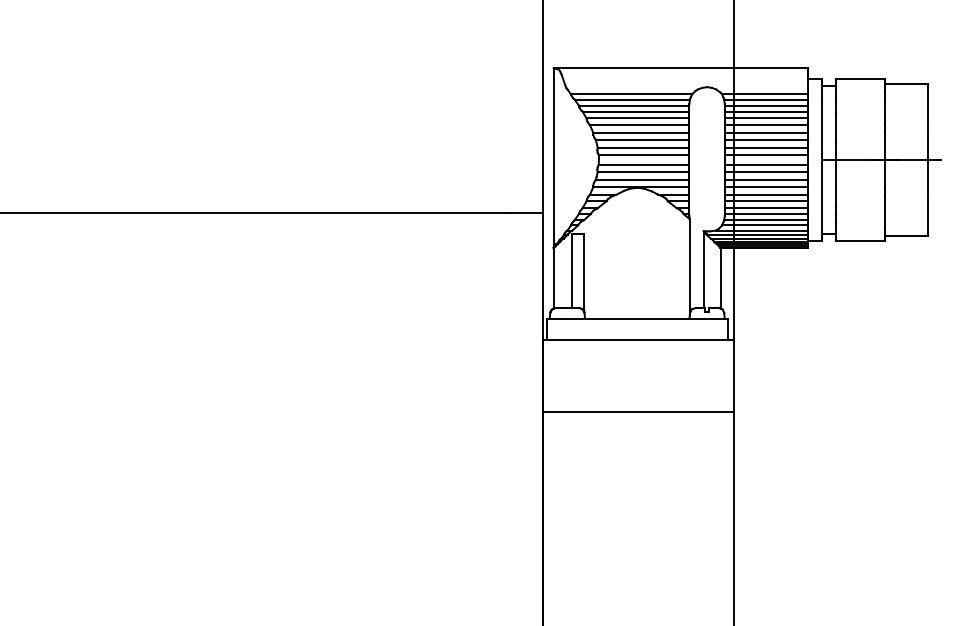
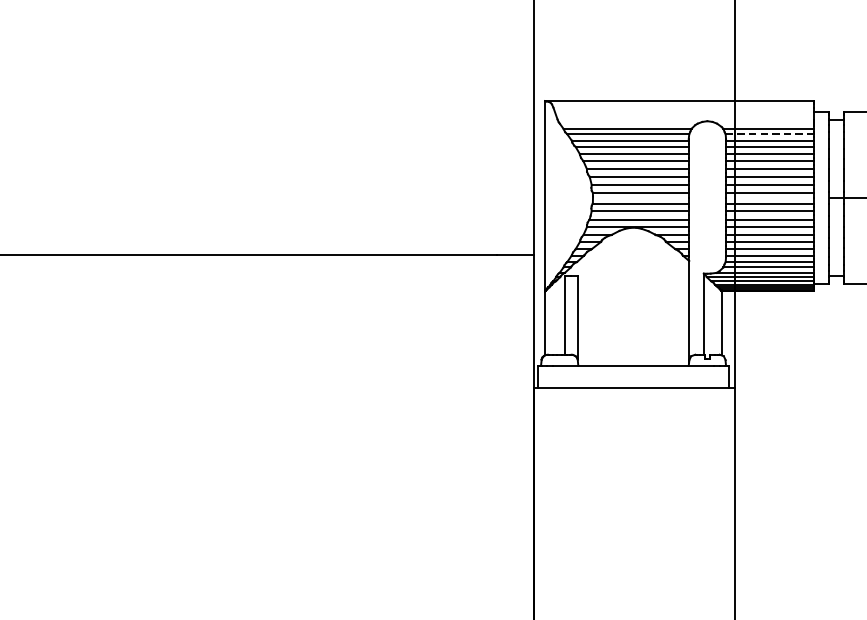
line: (766, 99) -> (770, 134), solid -> dashed
line: (638, 412) -> (634, 465), removed

